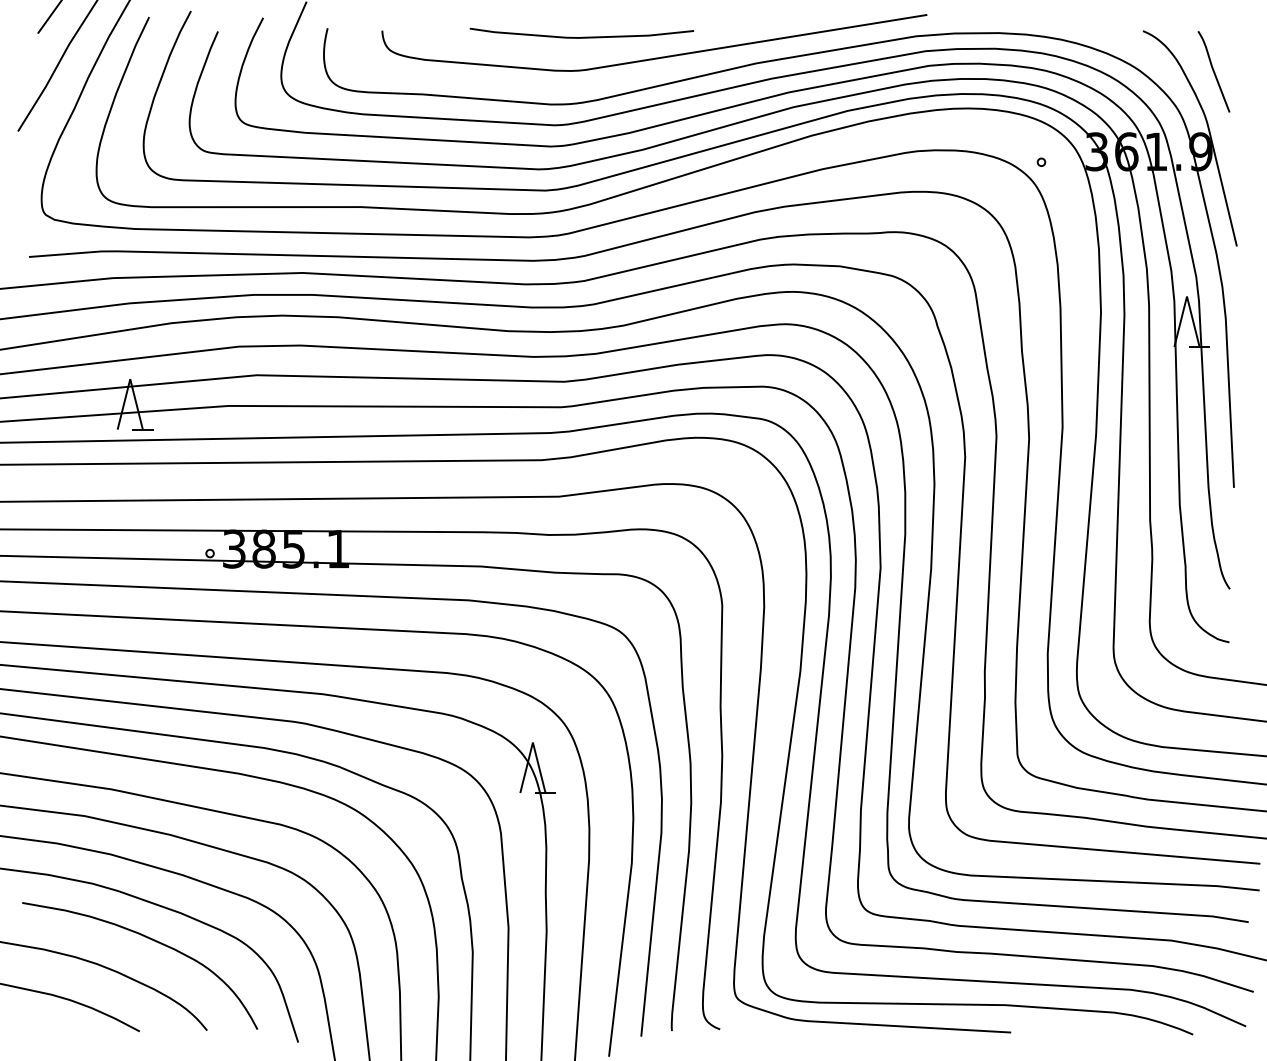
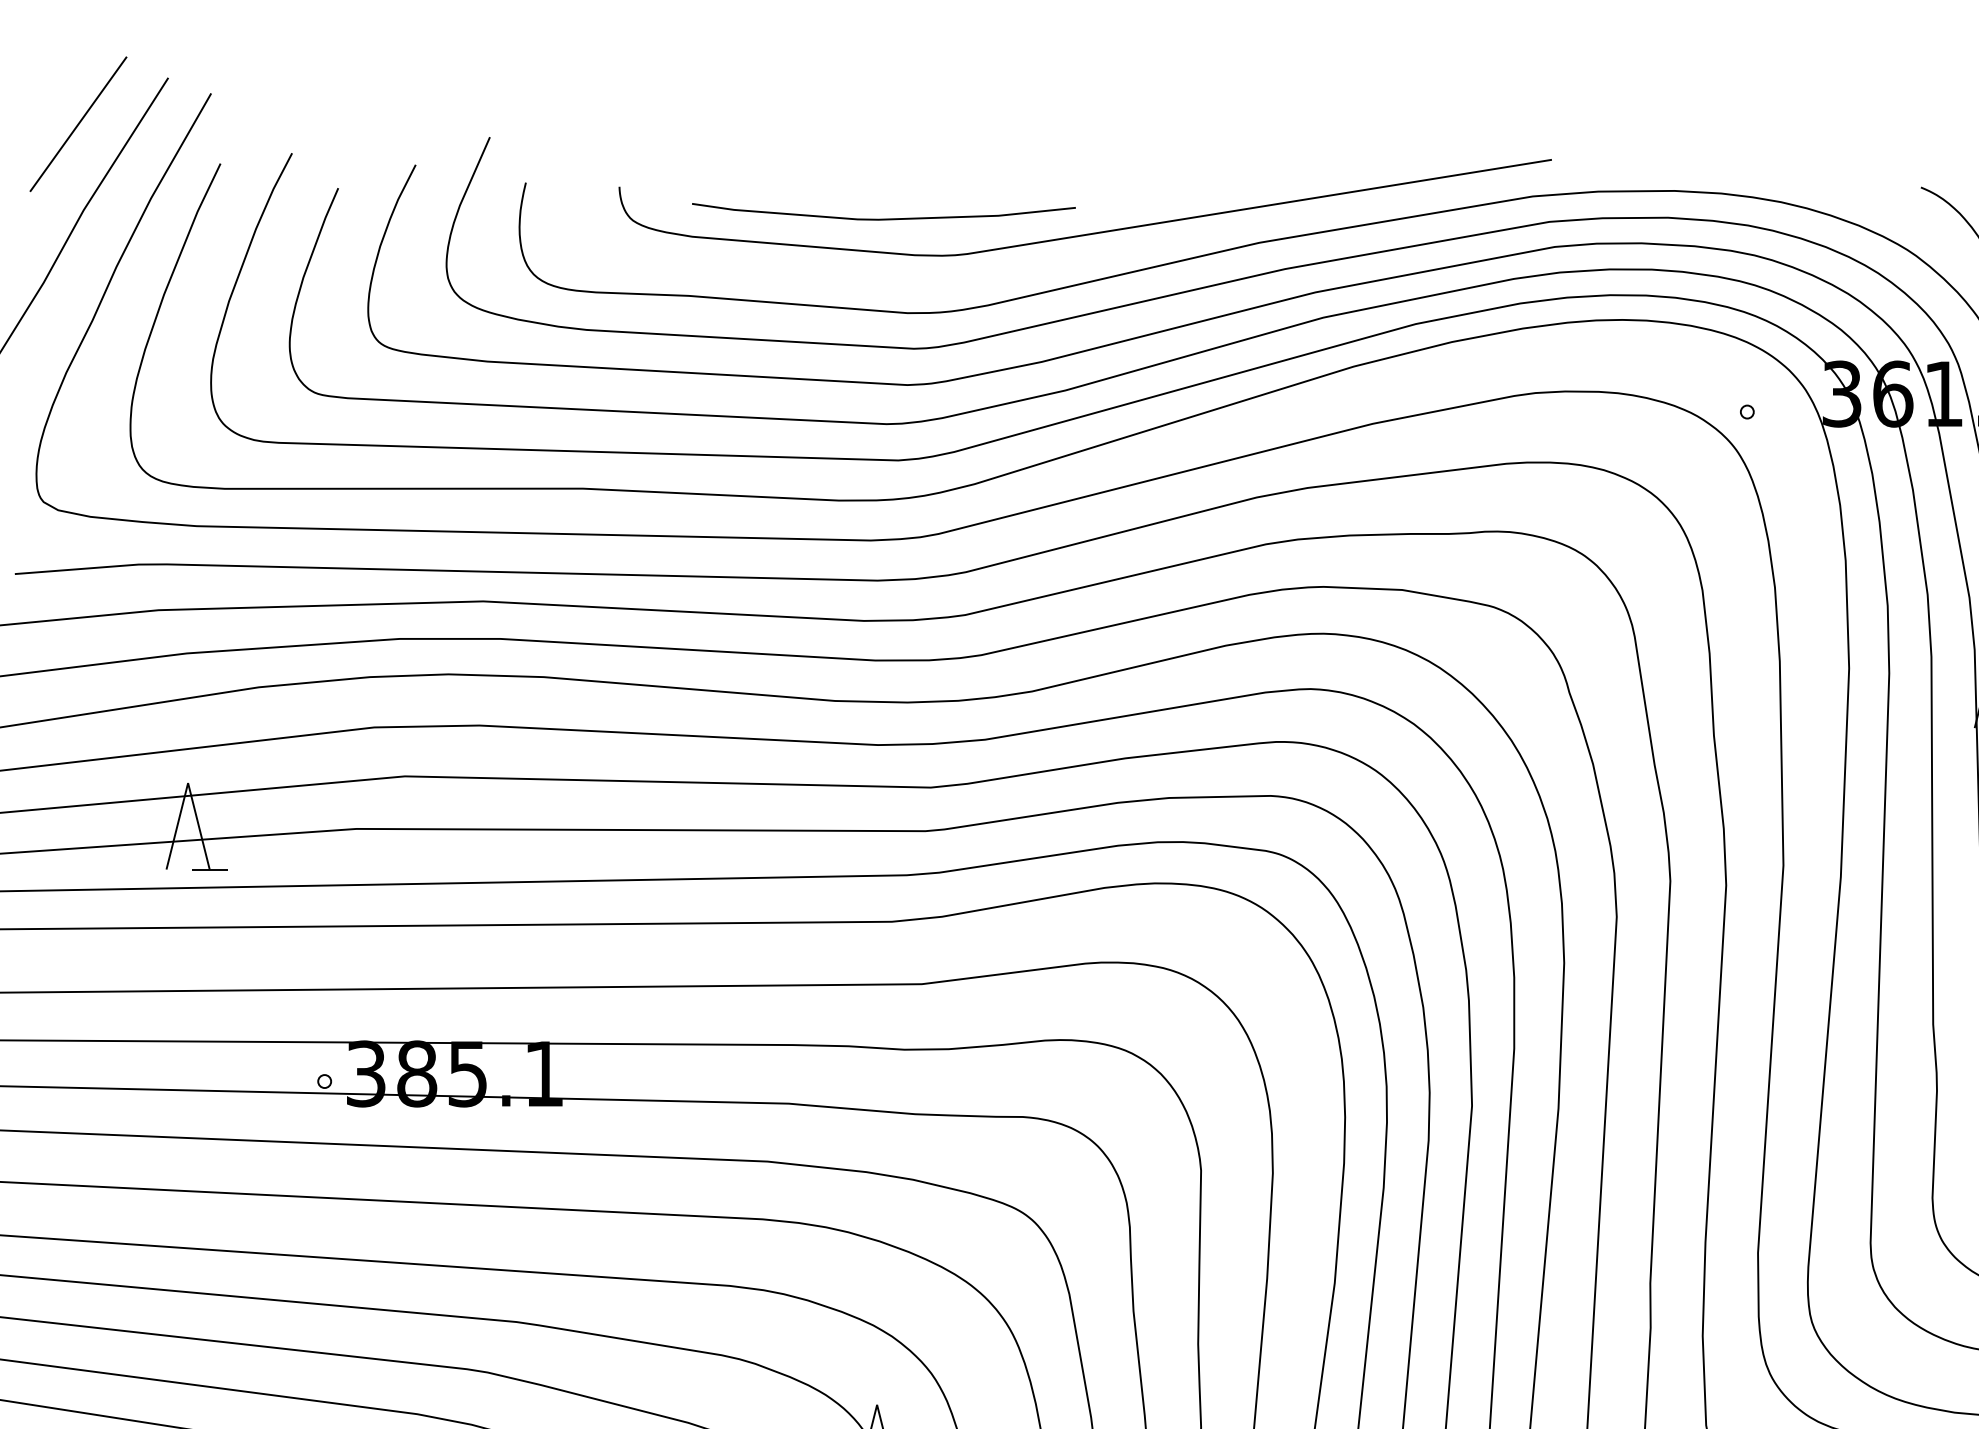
curve: (582, 36) -> (884, 217), moved

